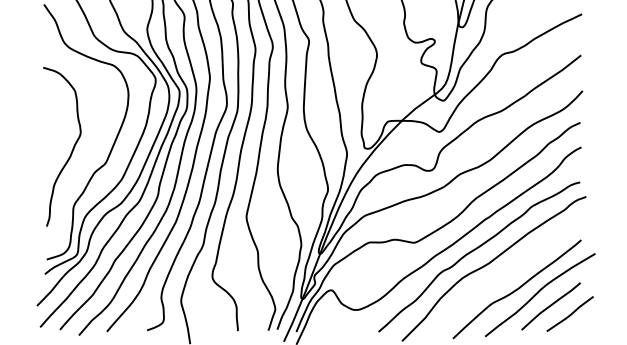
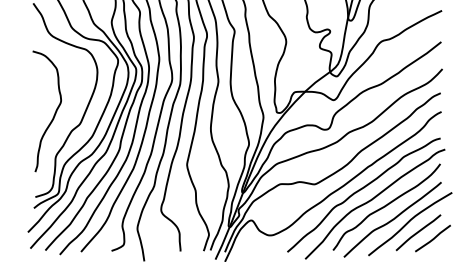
curve: (508, 271) -> (386, 206), added

